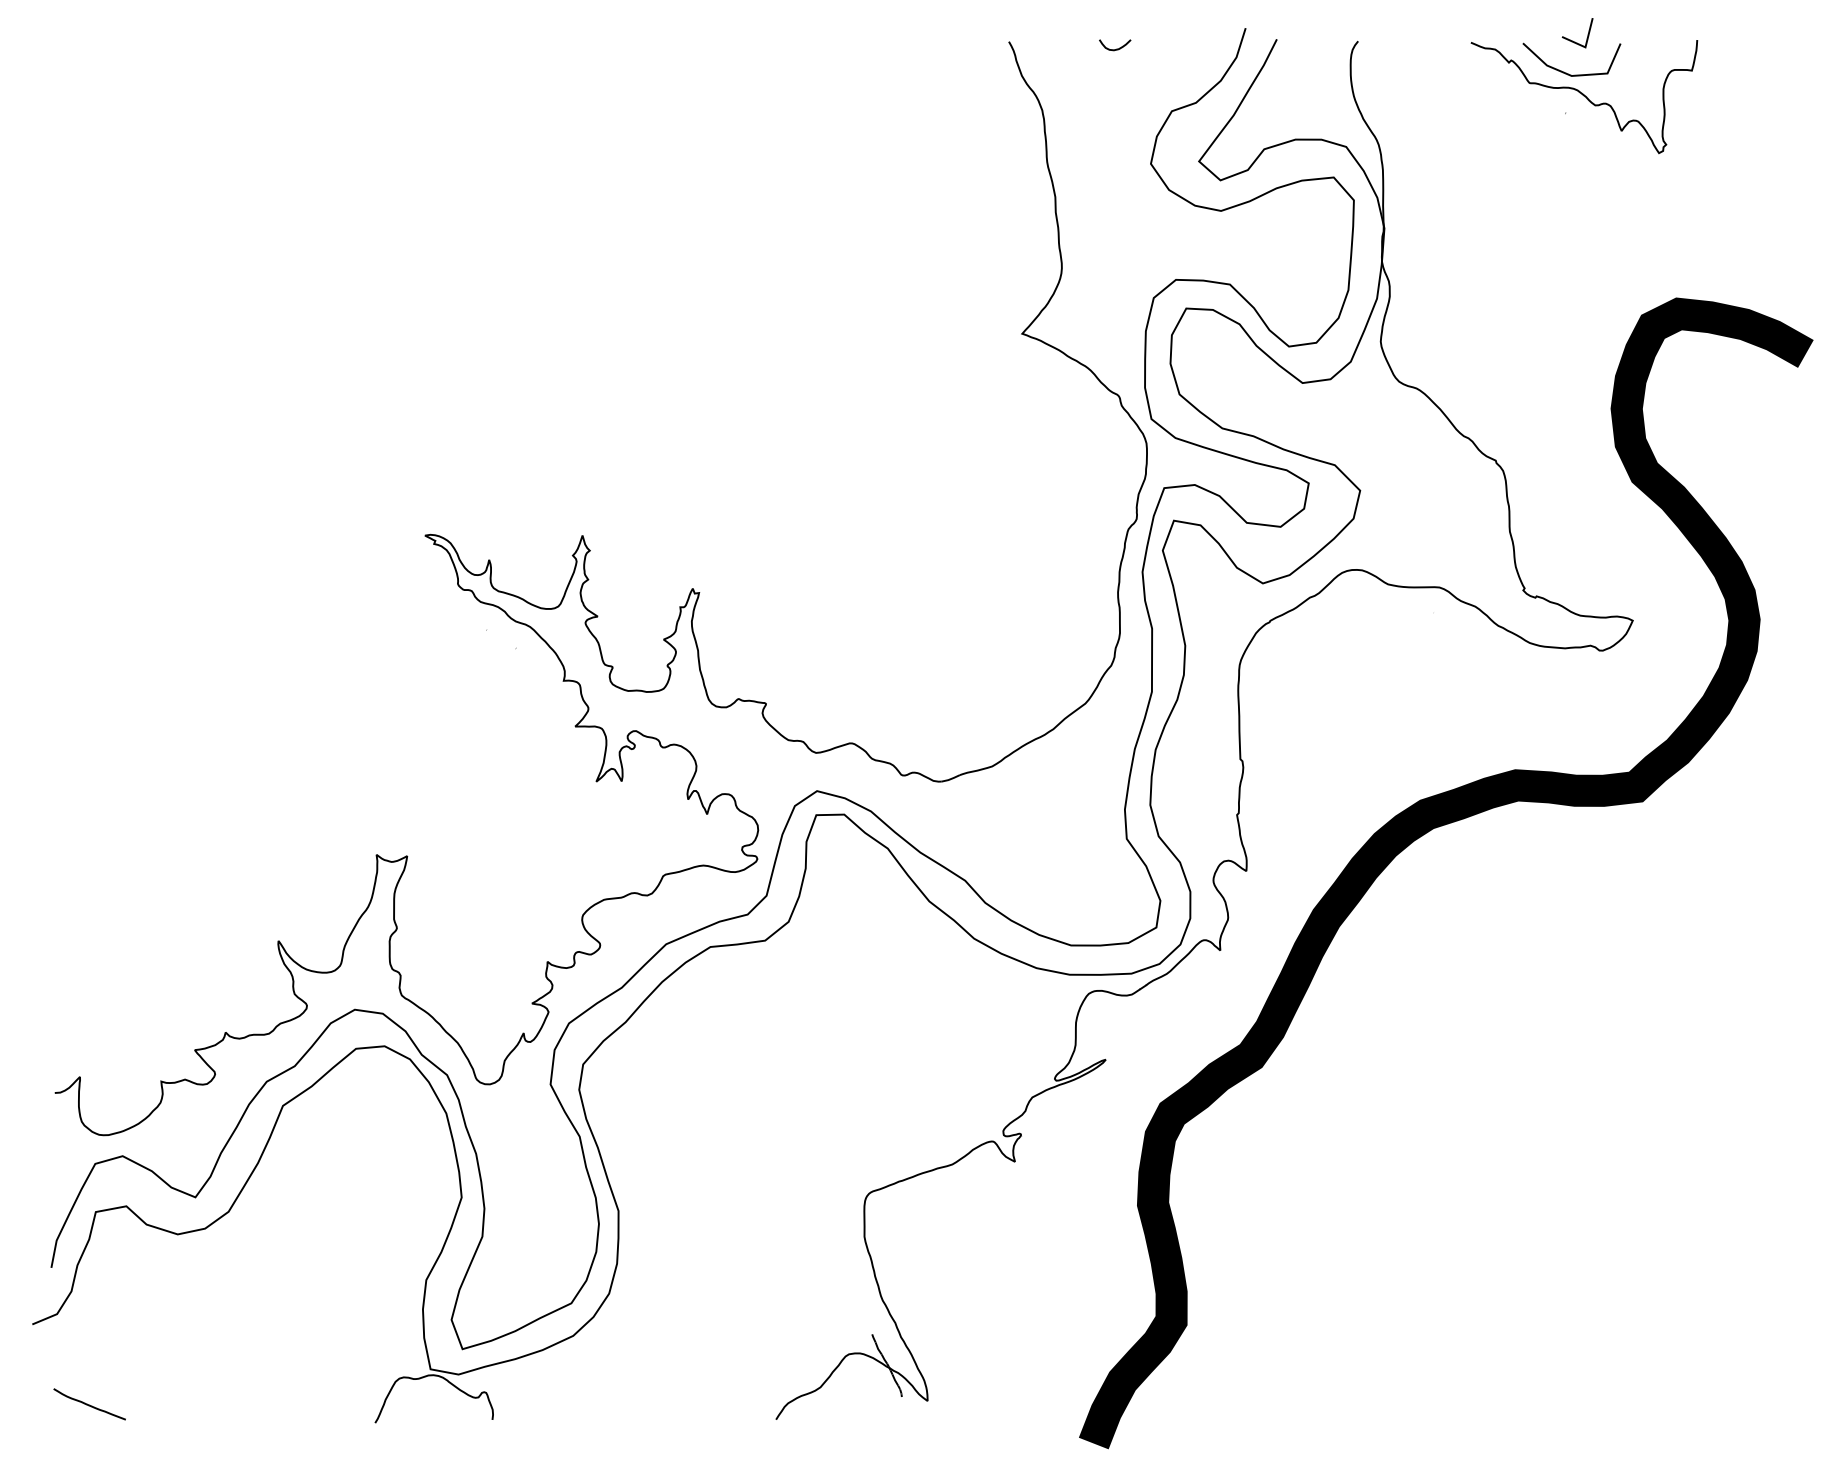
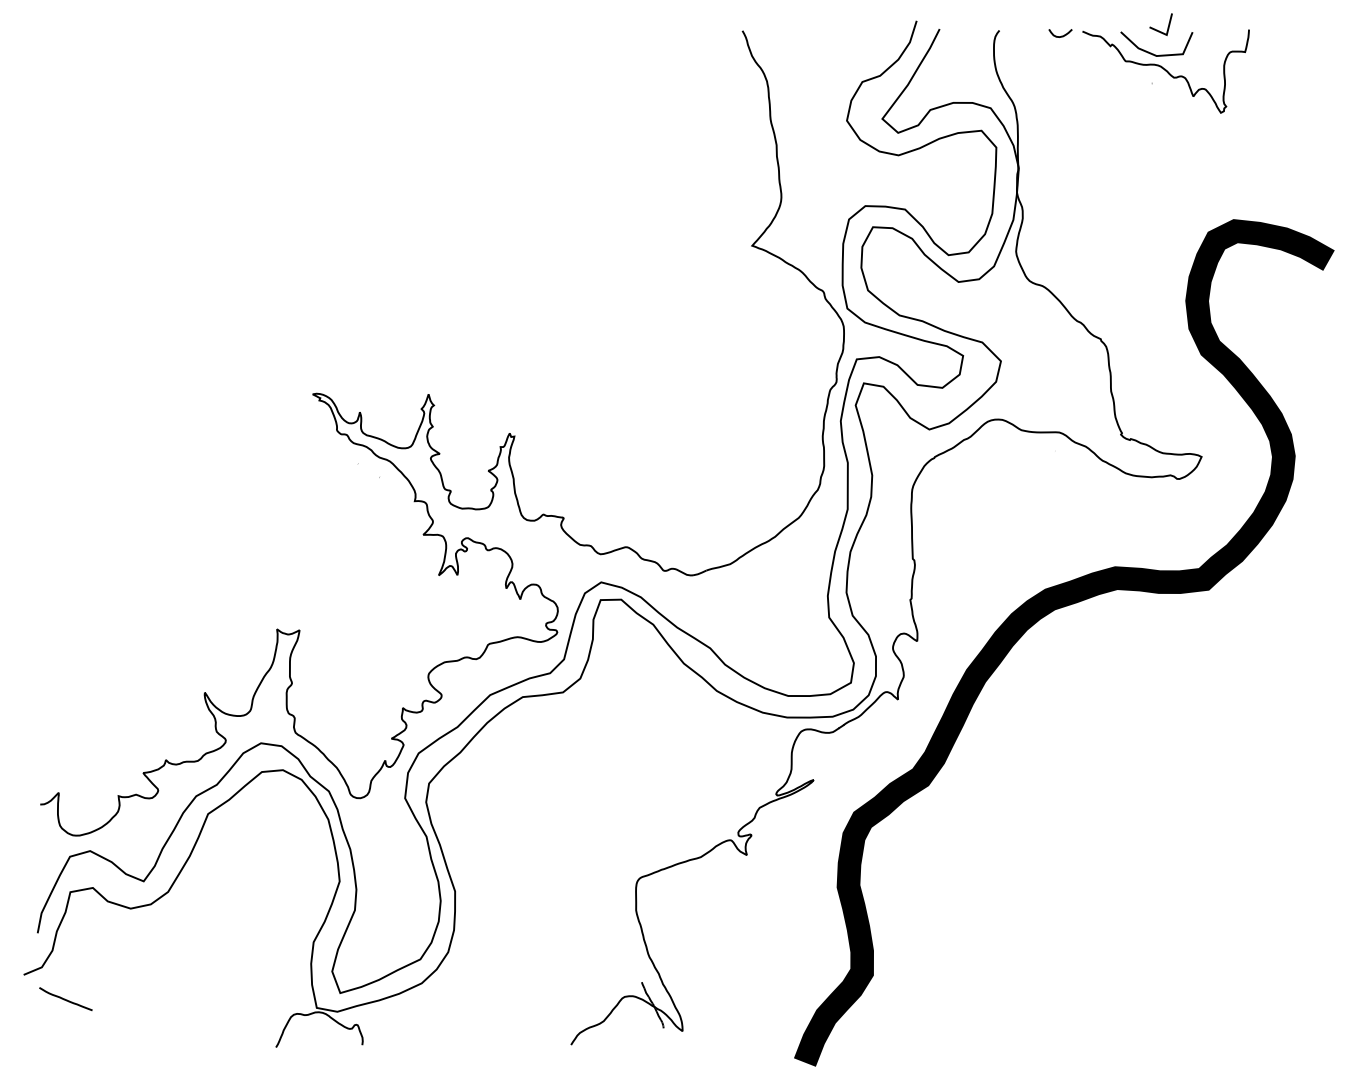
curve: (1116, 48) -> (1061, 35), moved
curve: (89, 1404) -> (65, 999), moved

